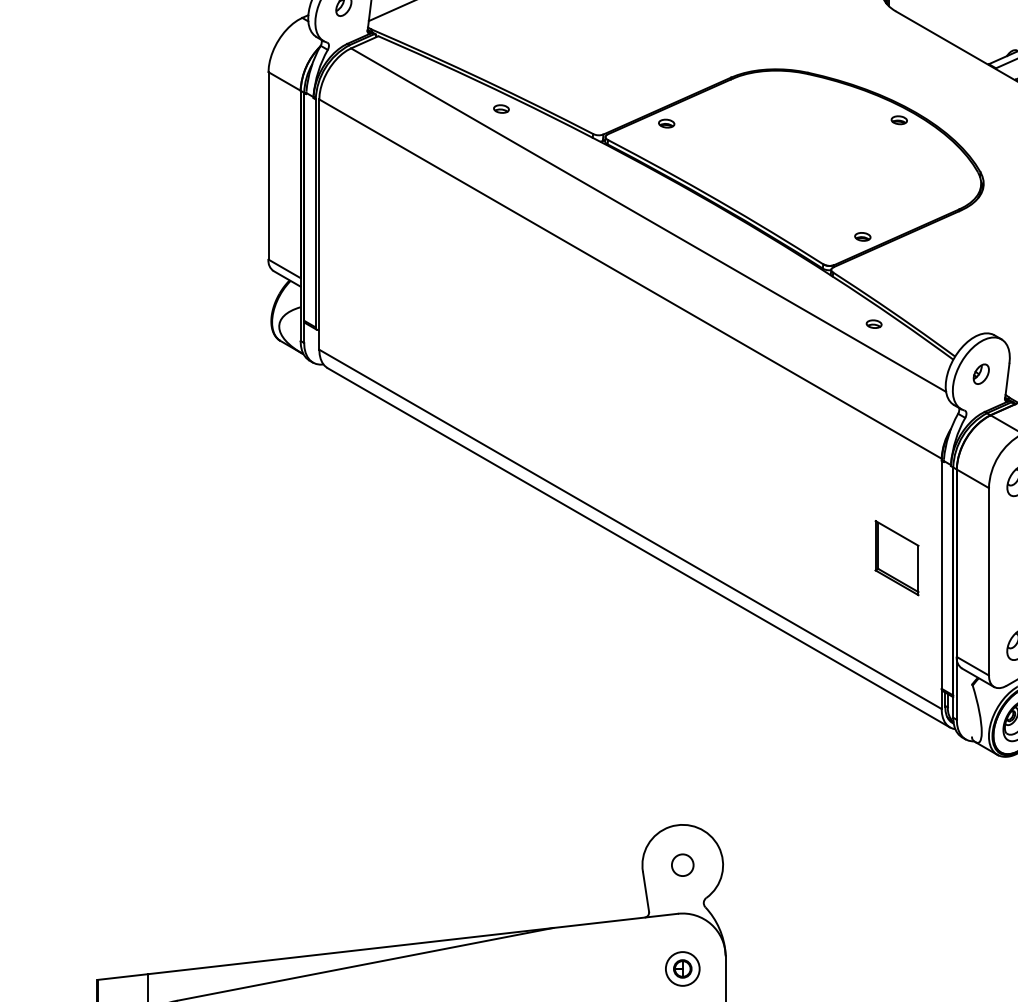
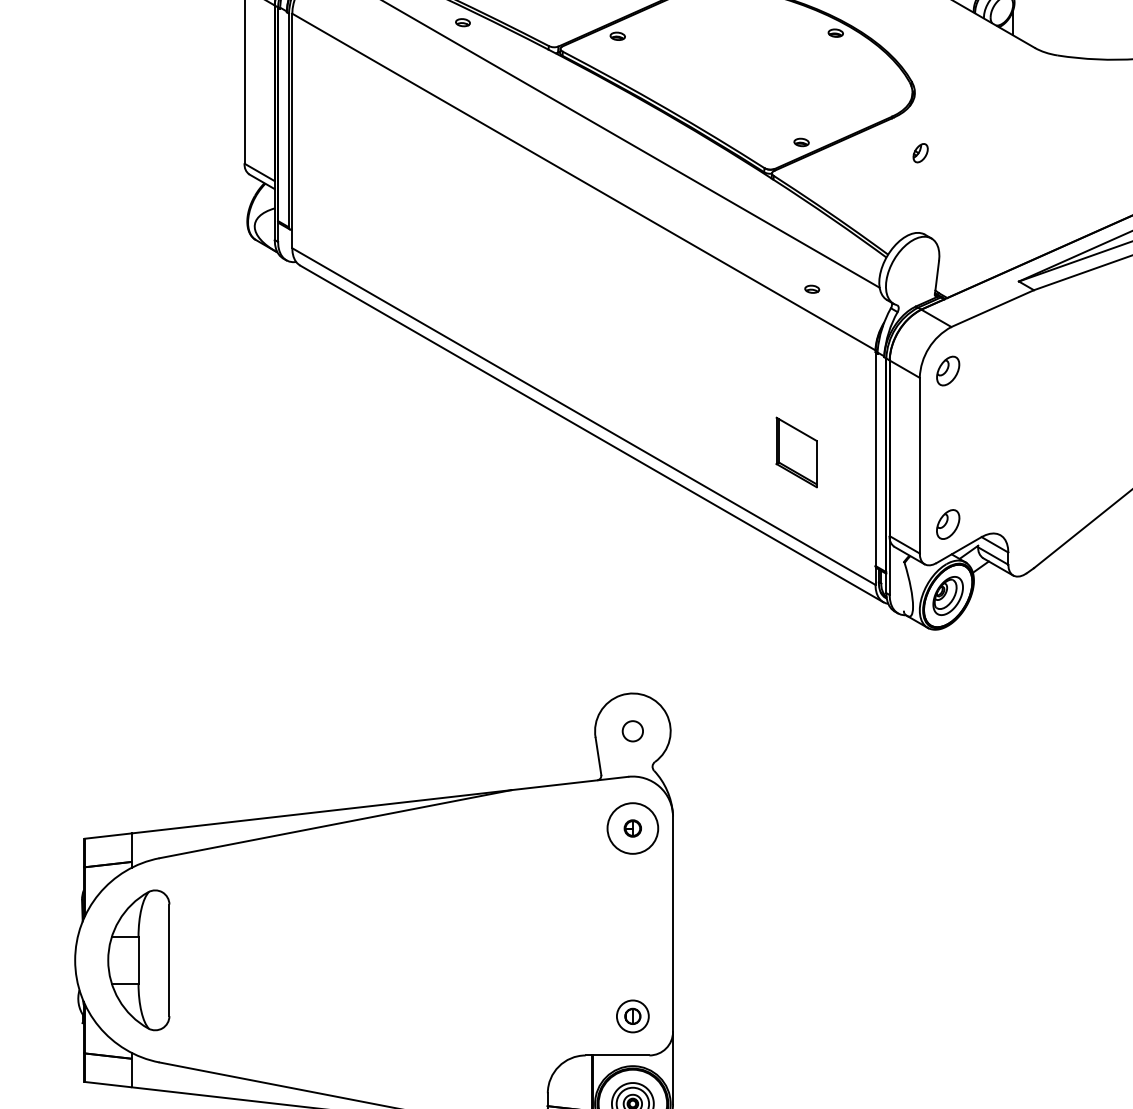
part: (874, 323) -> (812, 288), moved
part: (981, 374) -> (920, 153), moved
part: (896, 558) -> (796, 452), moved
circle: (682, 968) -> (632, 828), size x1.6

